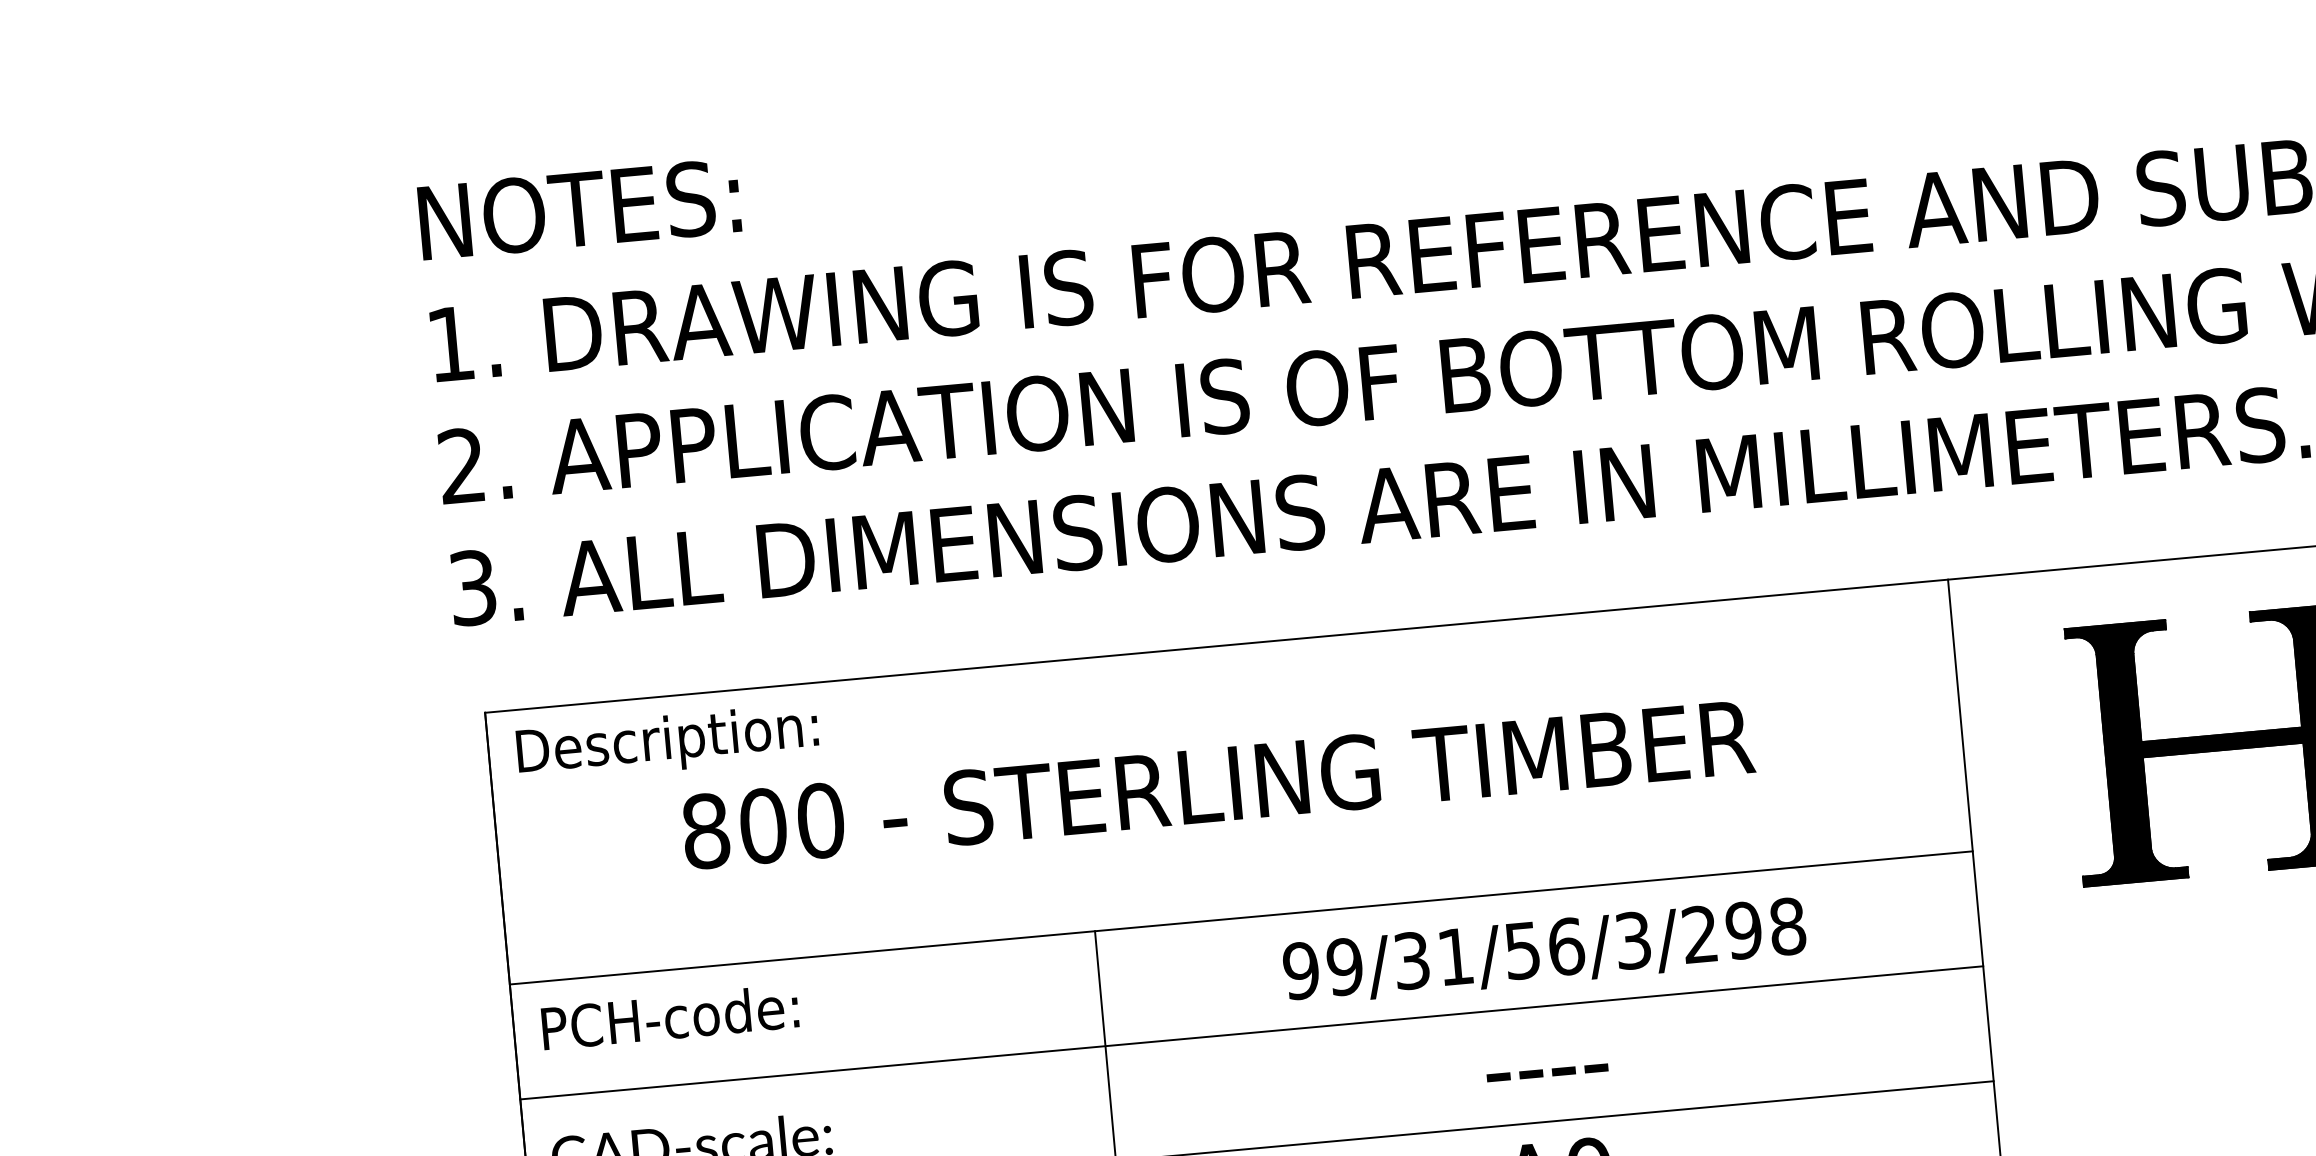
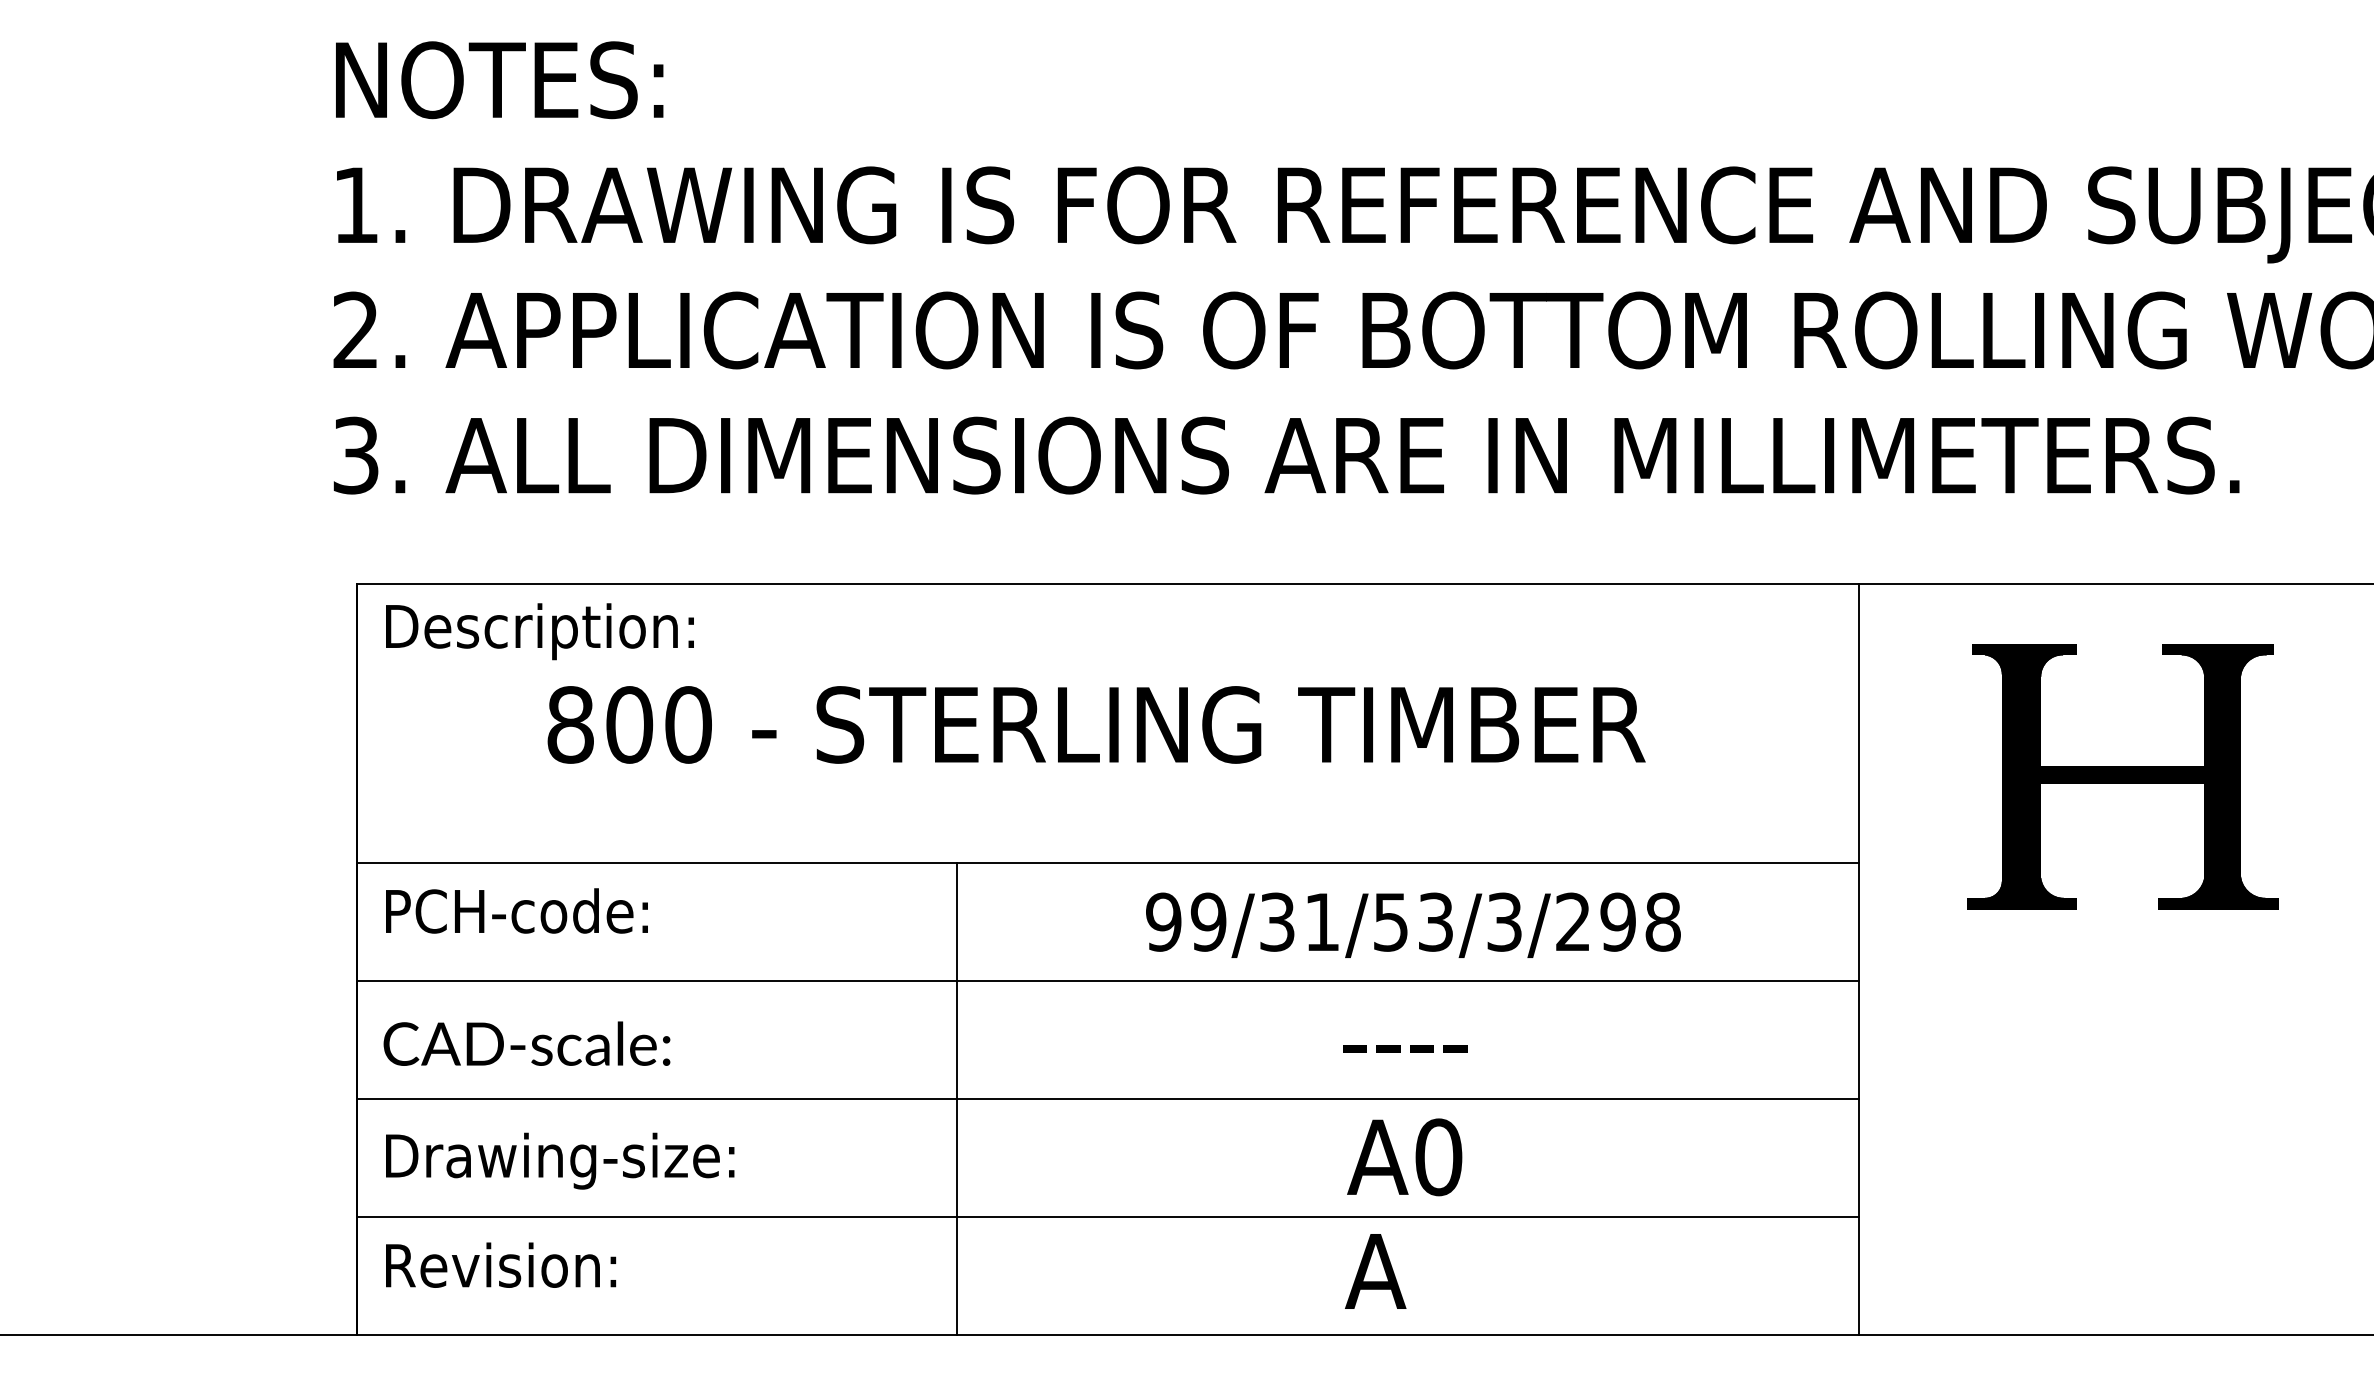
text: (1566, 946) -> (1436, 921), 99/31/56/3/298 -> 99/31/53/3/298

